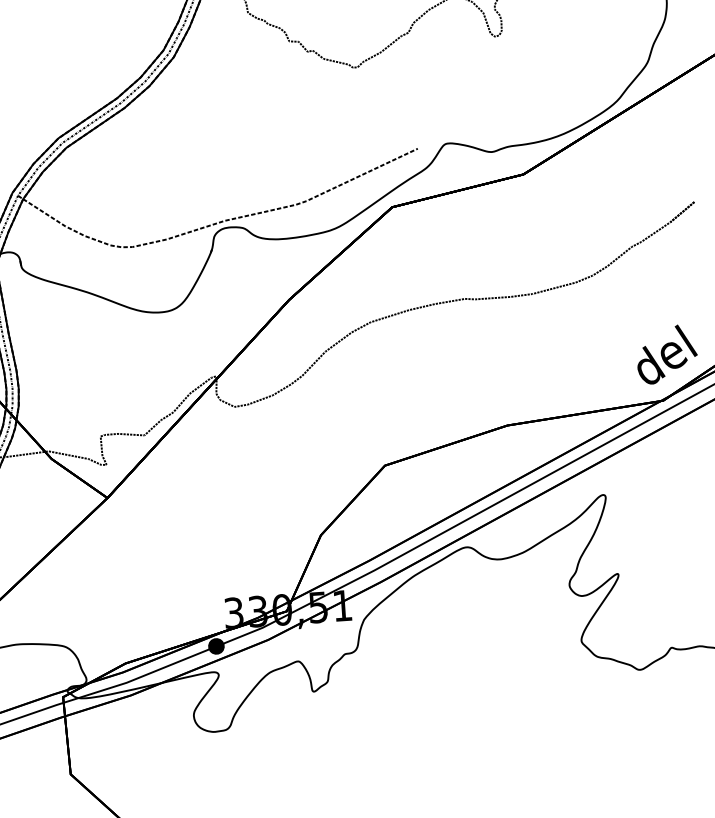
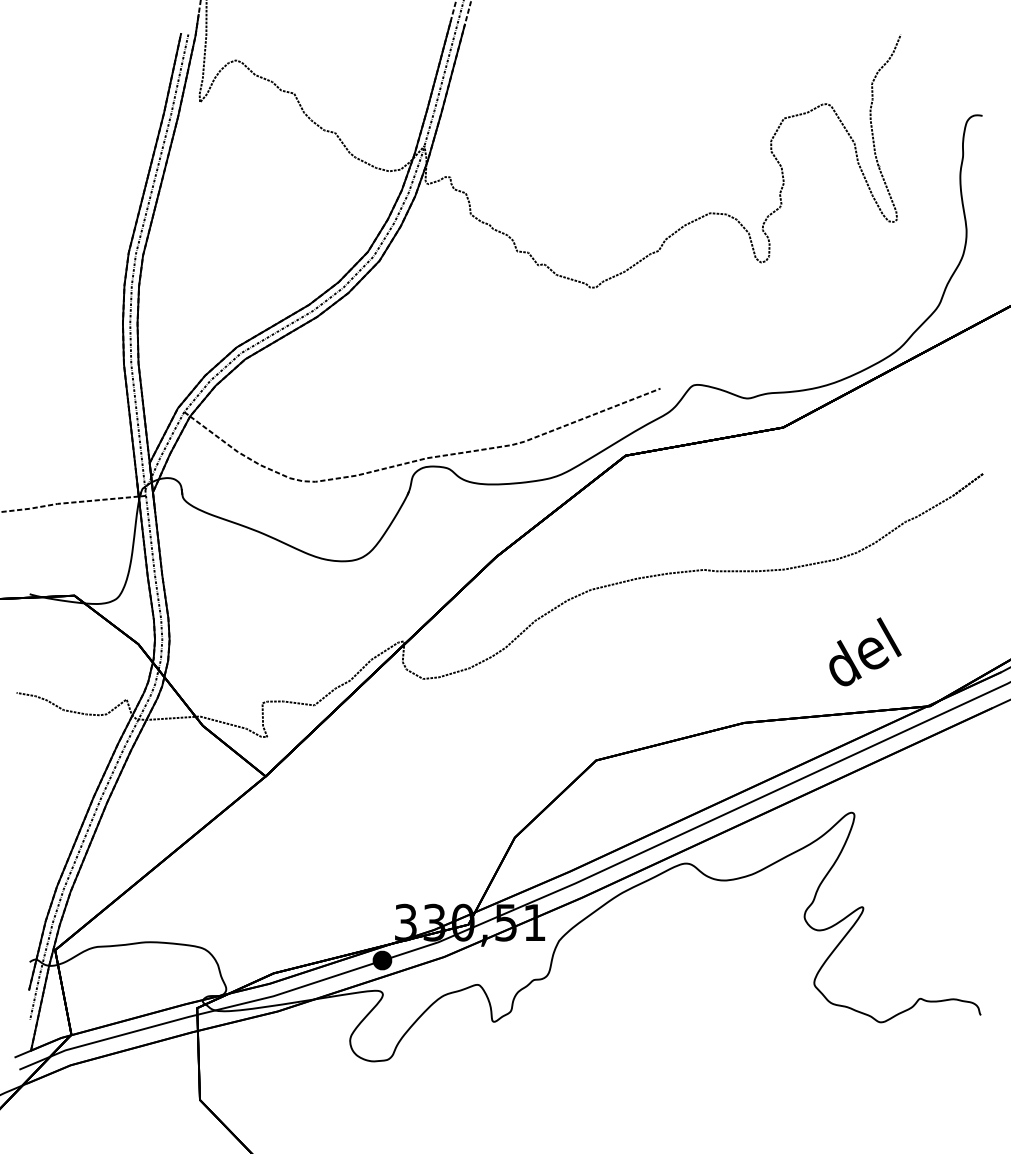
text: (667, 354) -> (865, 651), moved

